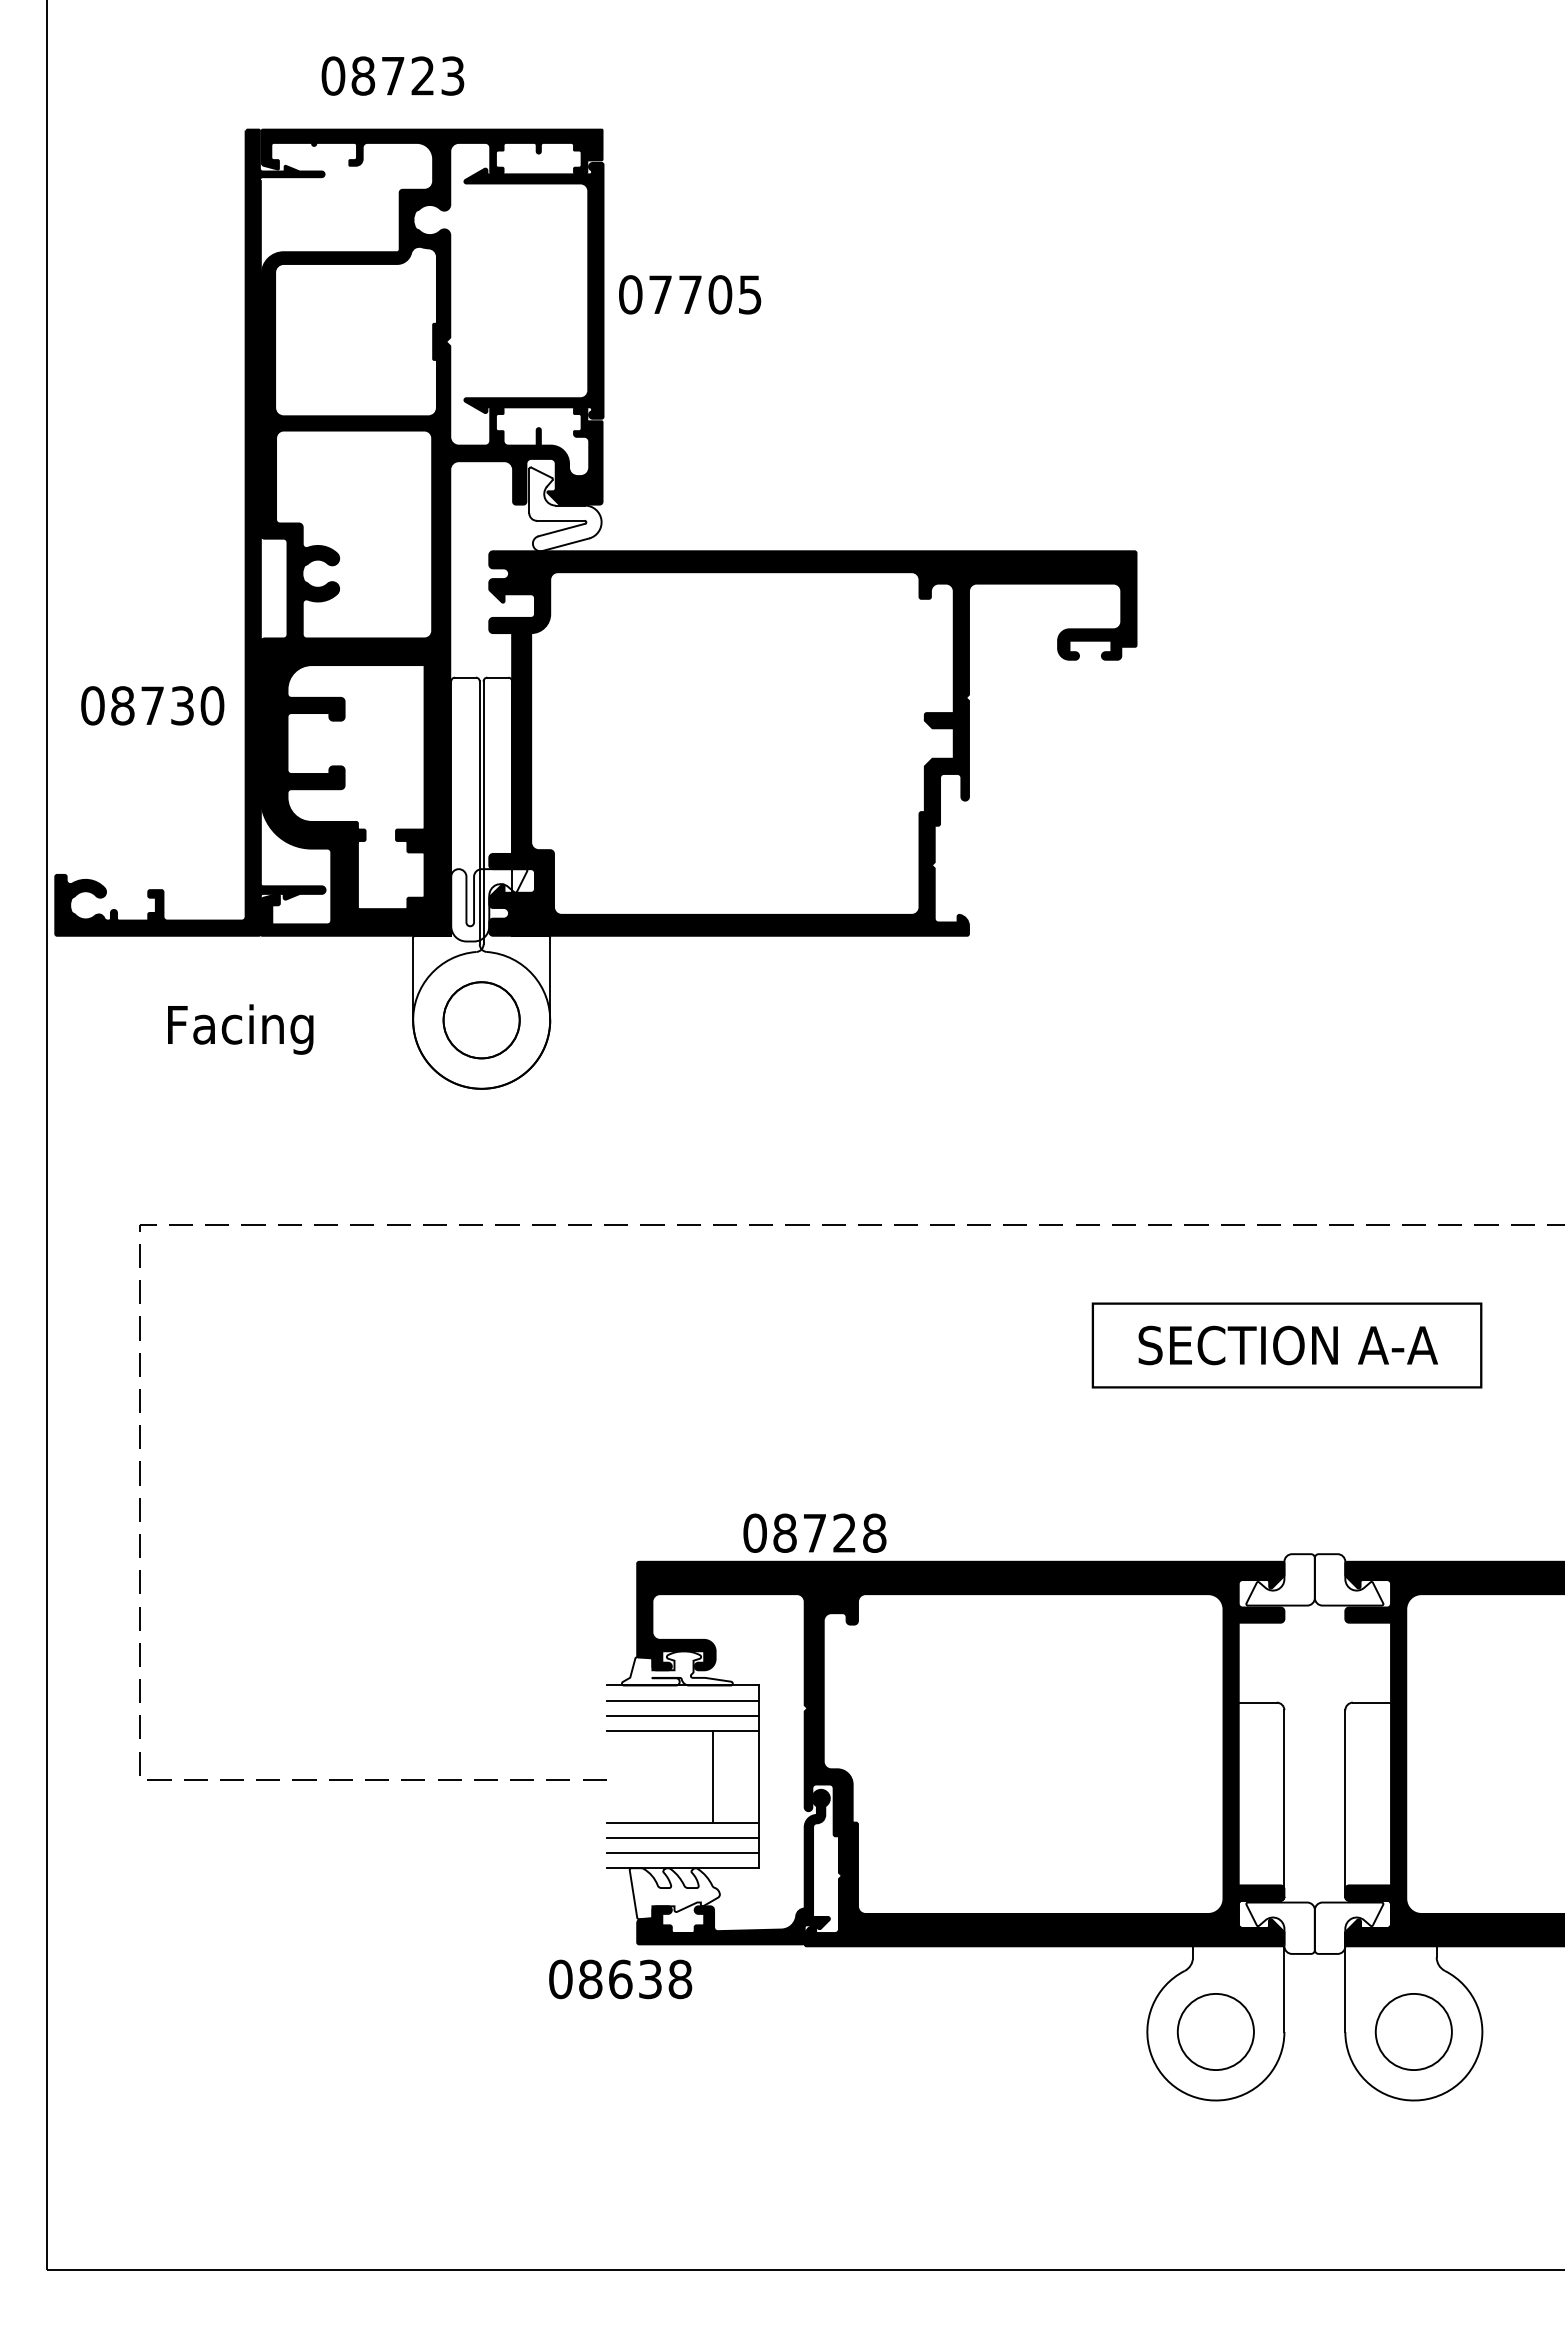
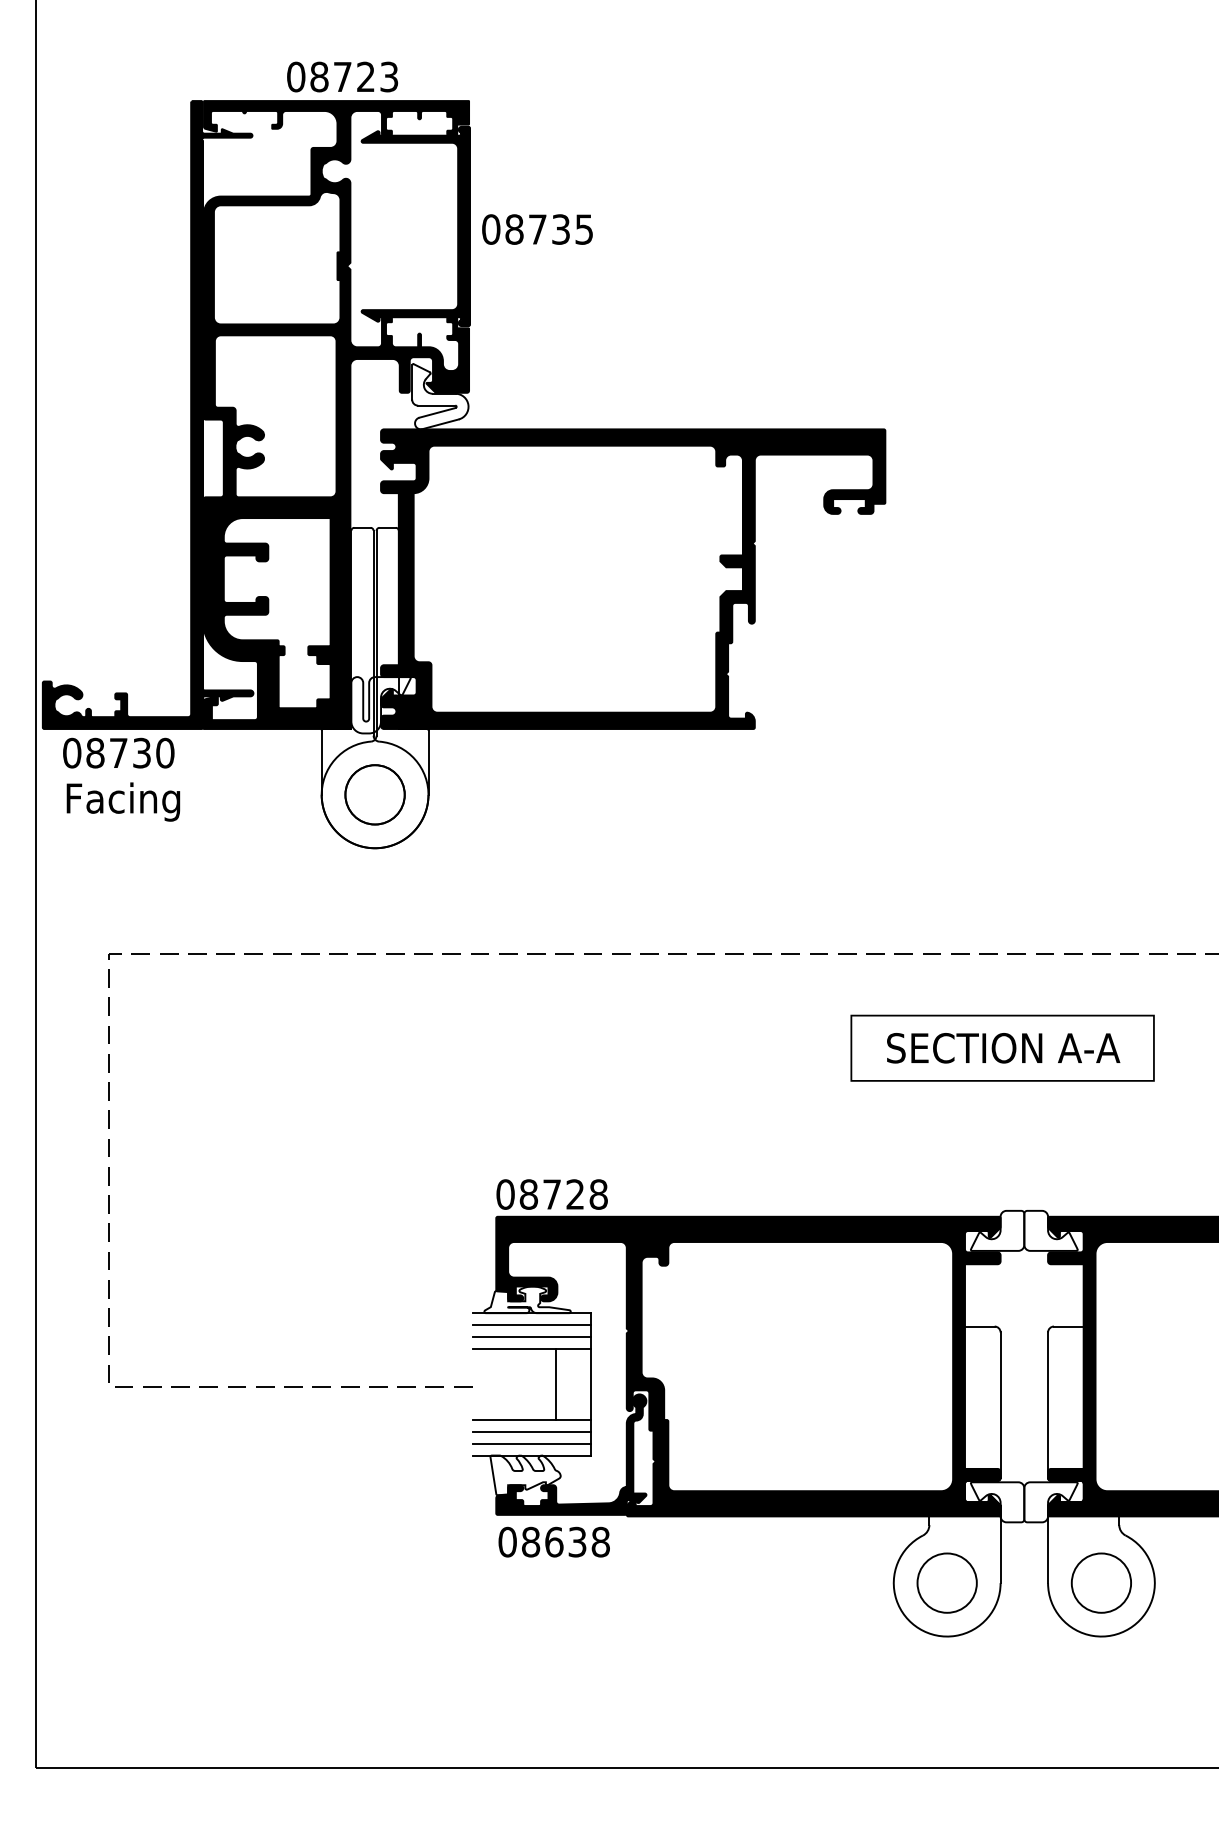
text: (392, 75) -> (342, 76), moved
text: (690, 294) -> (537, 229), 07705 -> 08735
text: (152, 705) -> (118, 752), moved
text: (240, 1029) -> (123, 802), moved
text: (814, 1532) -> (551, 1193), moved
text: (620, 1979) -> (554, 1542), moved

